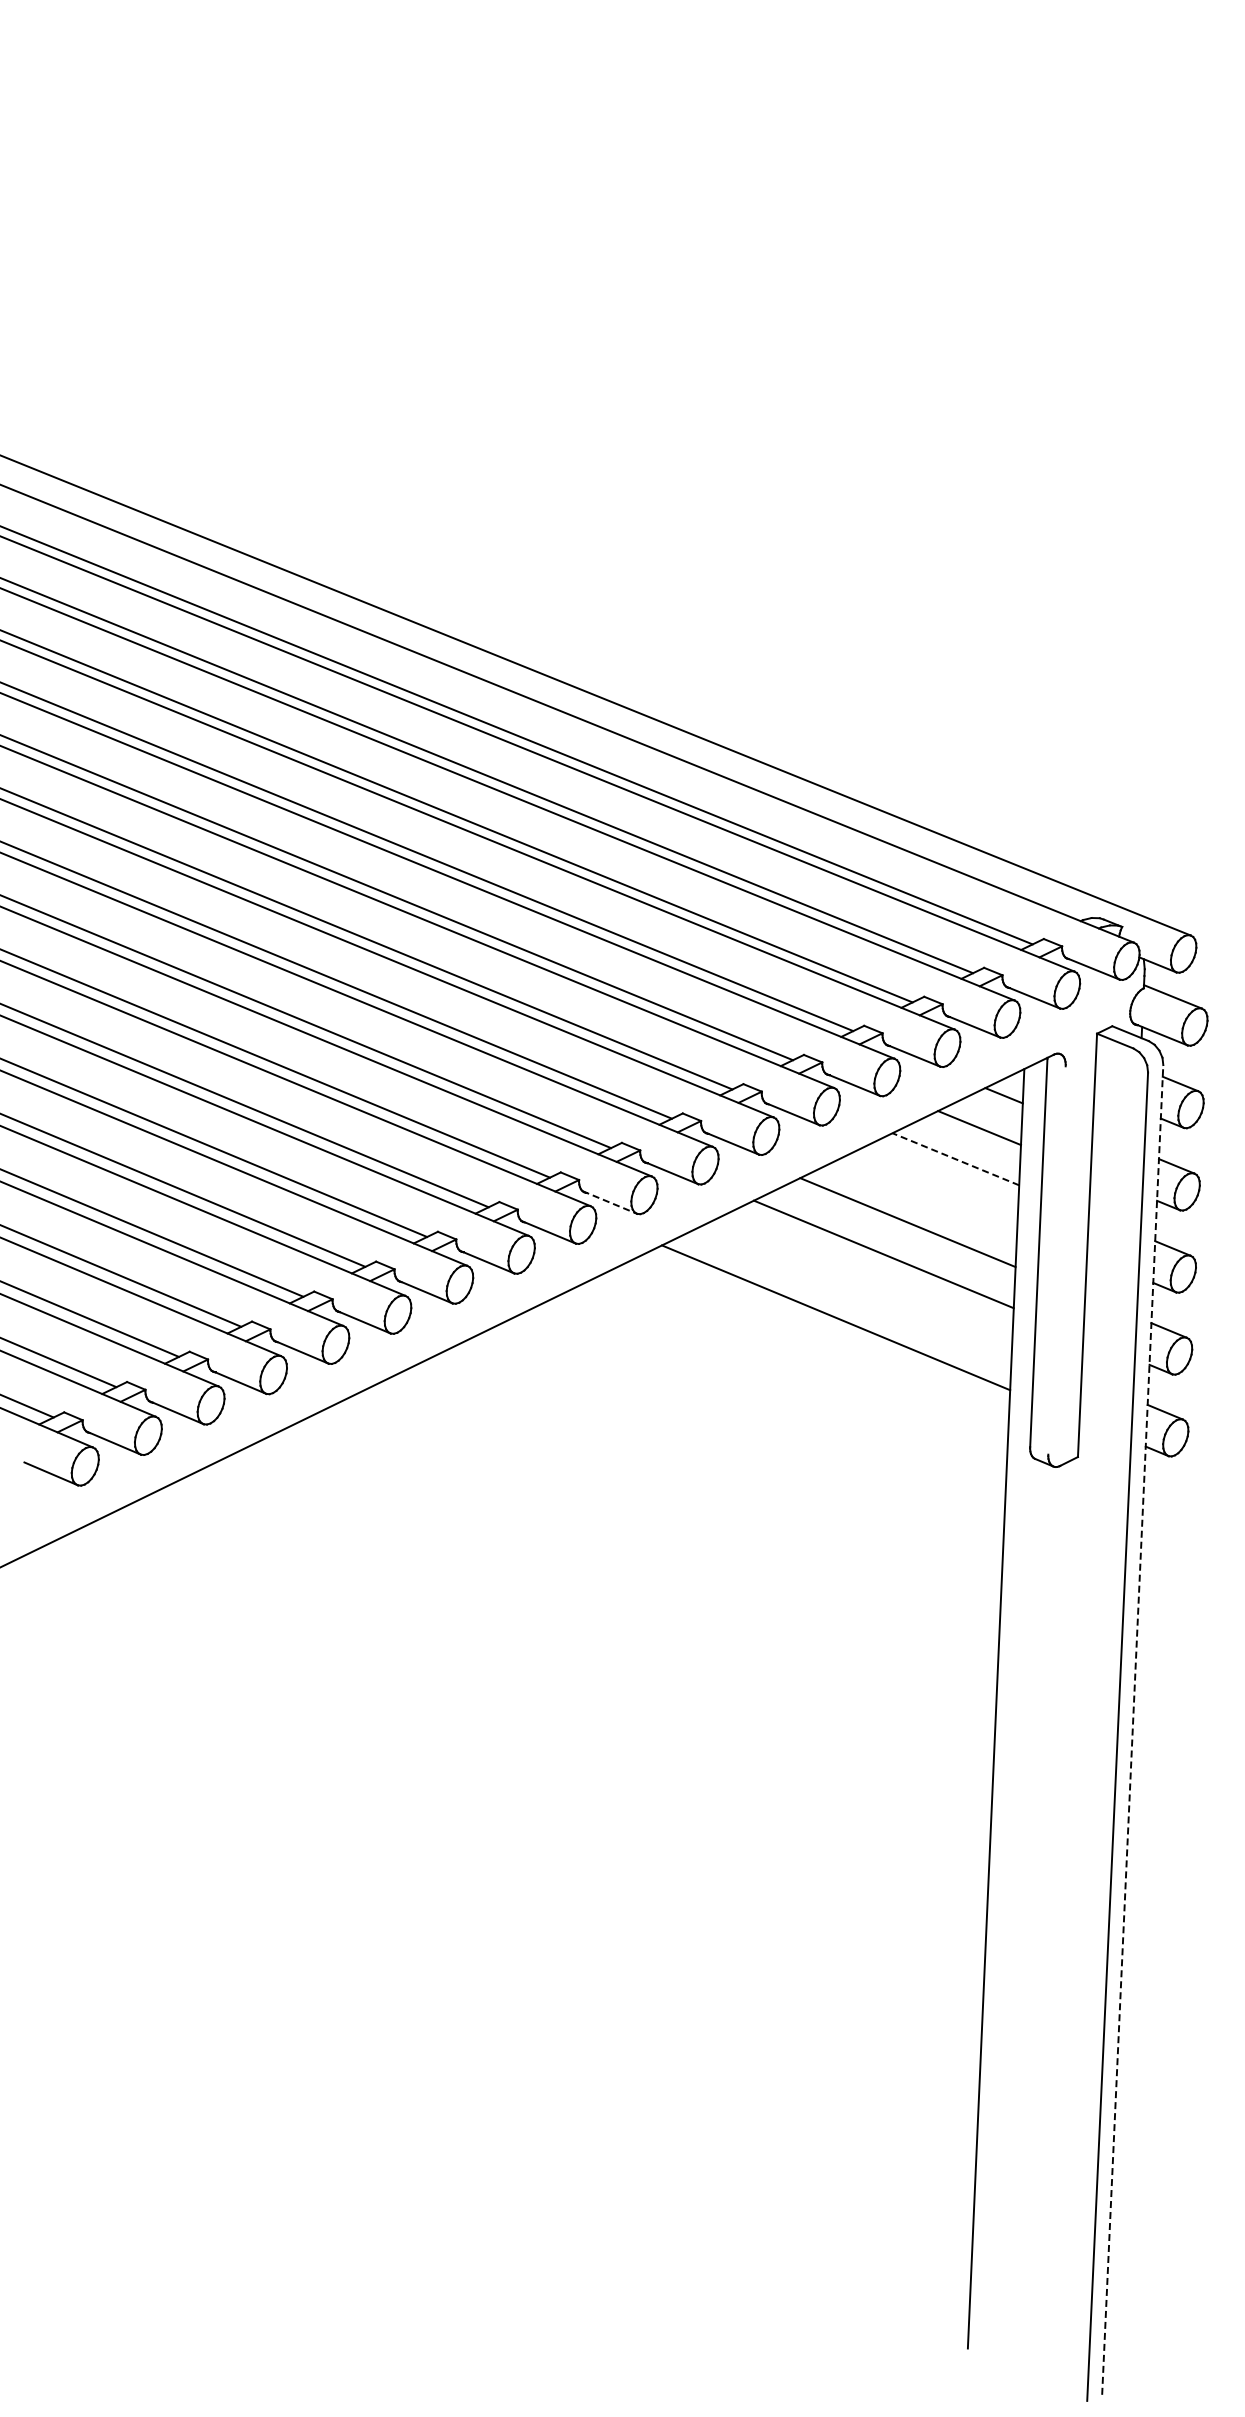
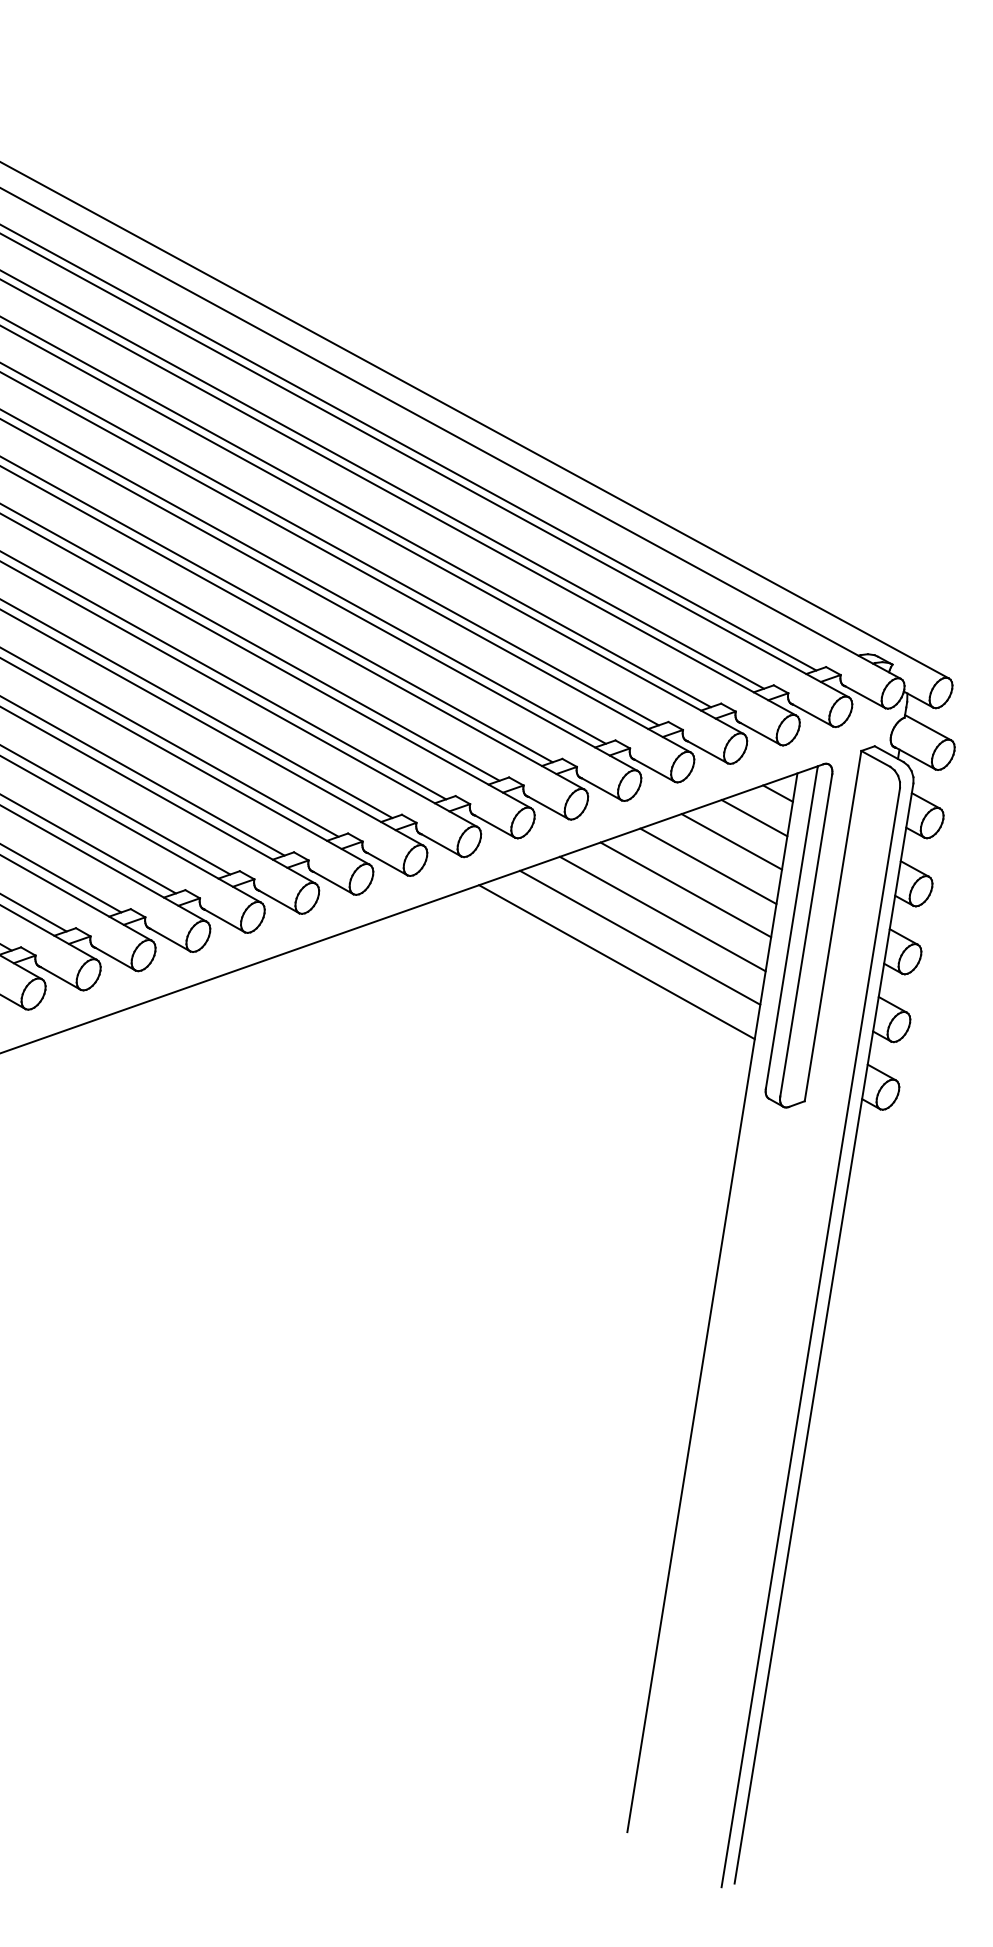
line: (955, 1159) -> (731, 841), dashed -> solid
line: (931, 1191) -> (708, 866), added
line: (609, 1202) -> (439, 844), dashed -> solid
line: (1056, 1260) -> (805, 935), added
line: (860, 1285) -> (640, 937), added
line: (1132, 1729) -> (823, 1333), dashed -> solid

